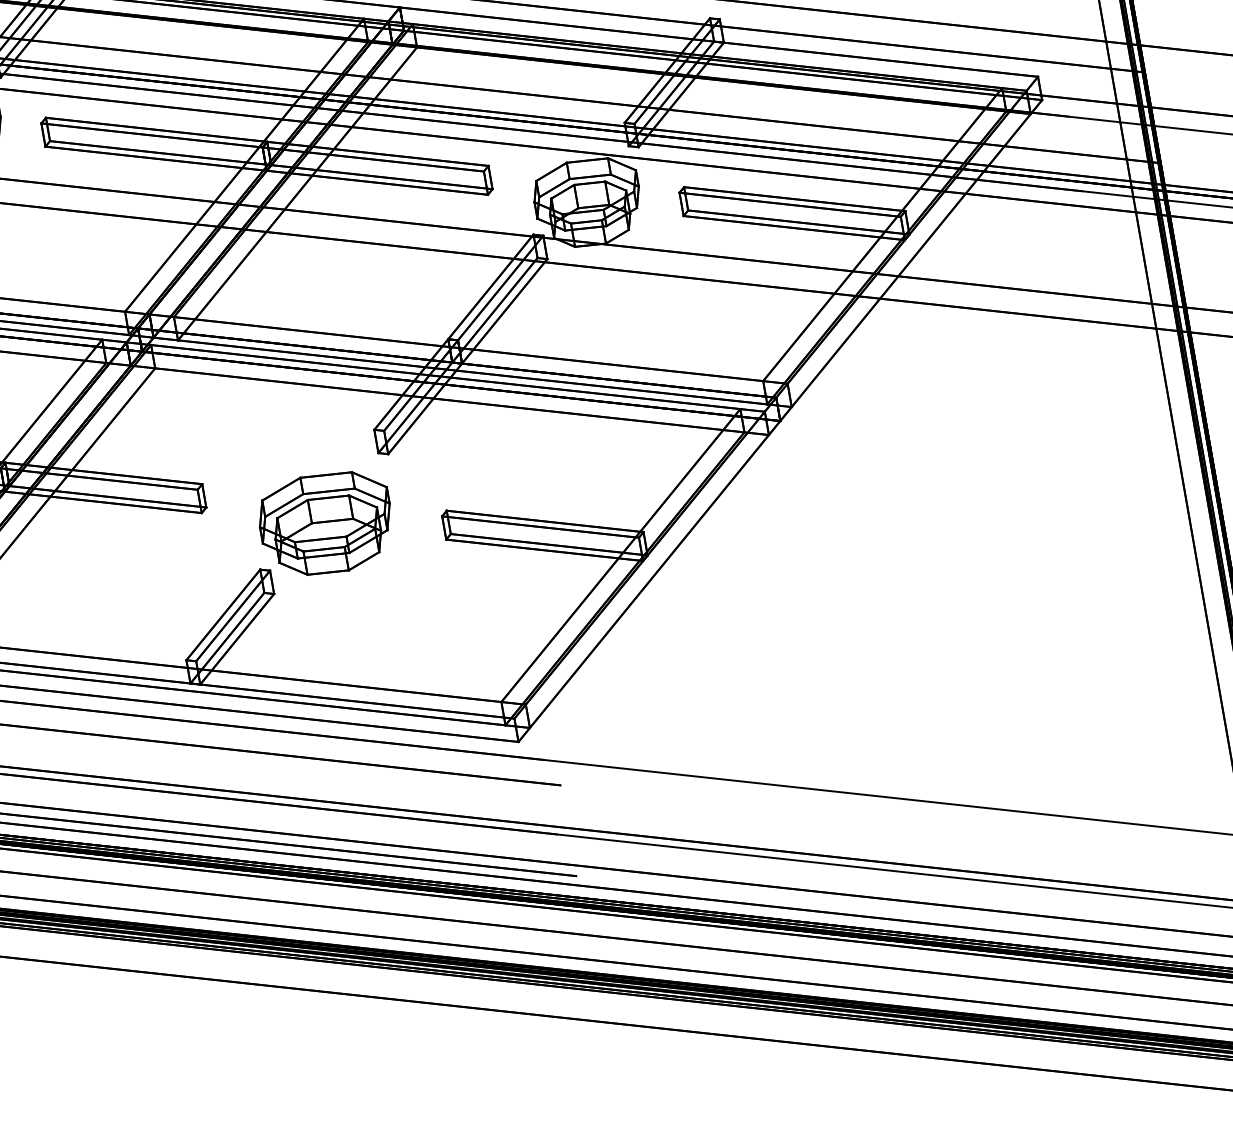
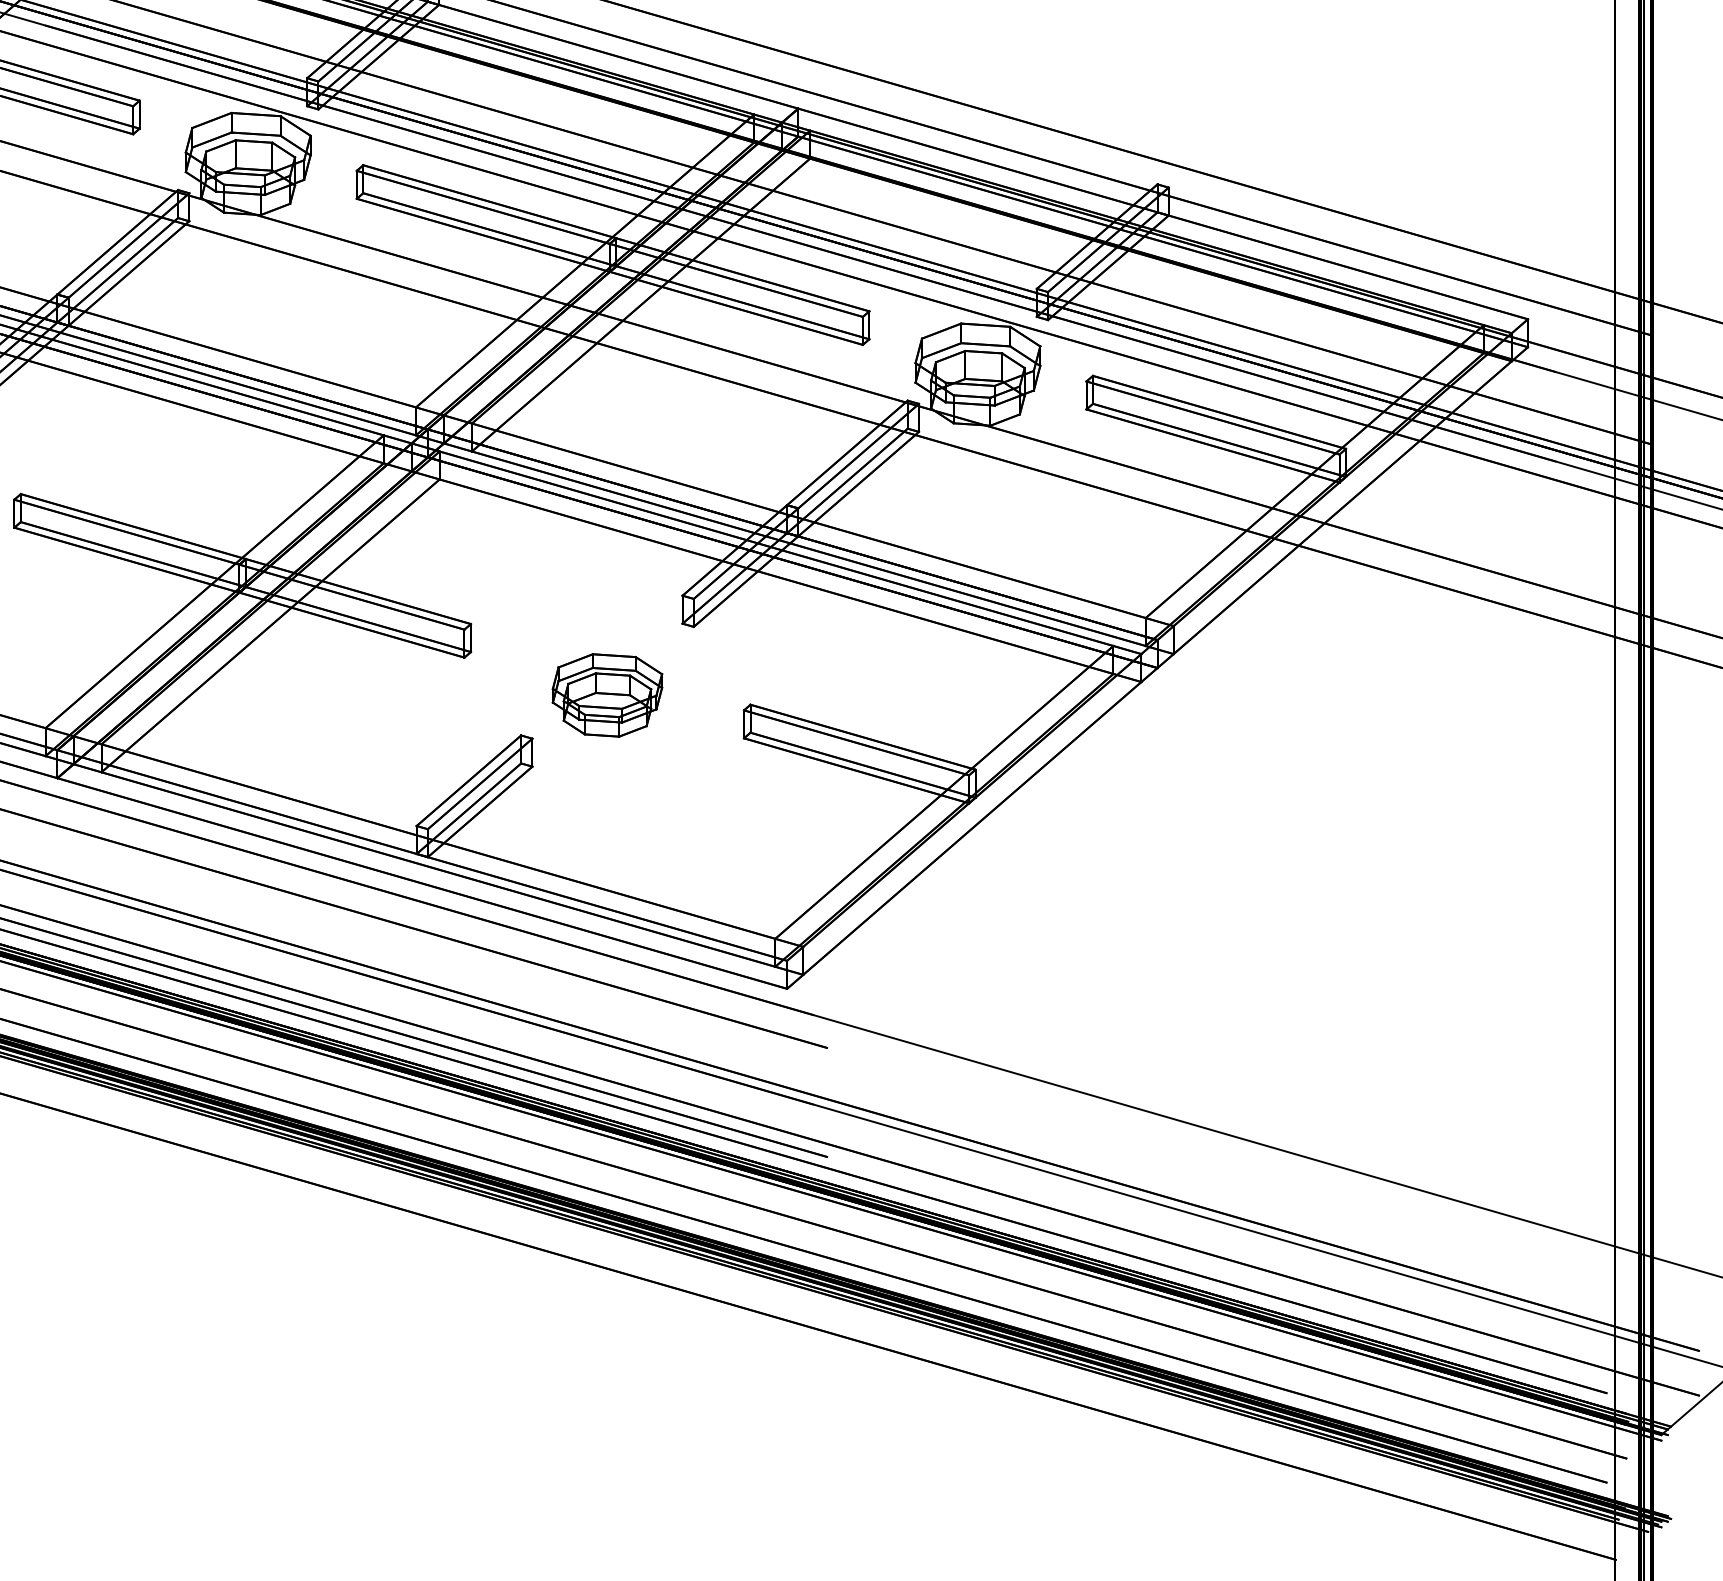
part: (326, 523) -> (607, 695), size x0.7

